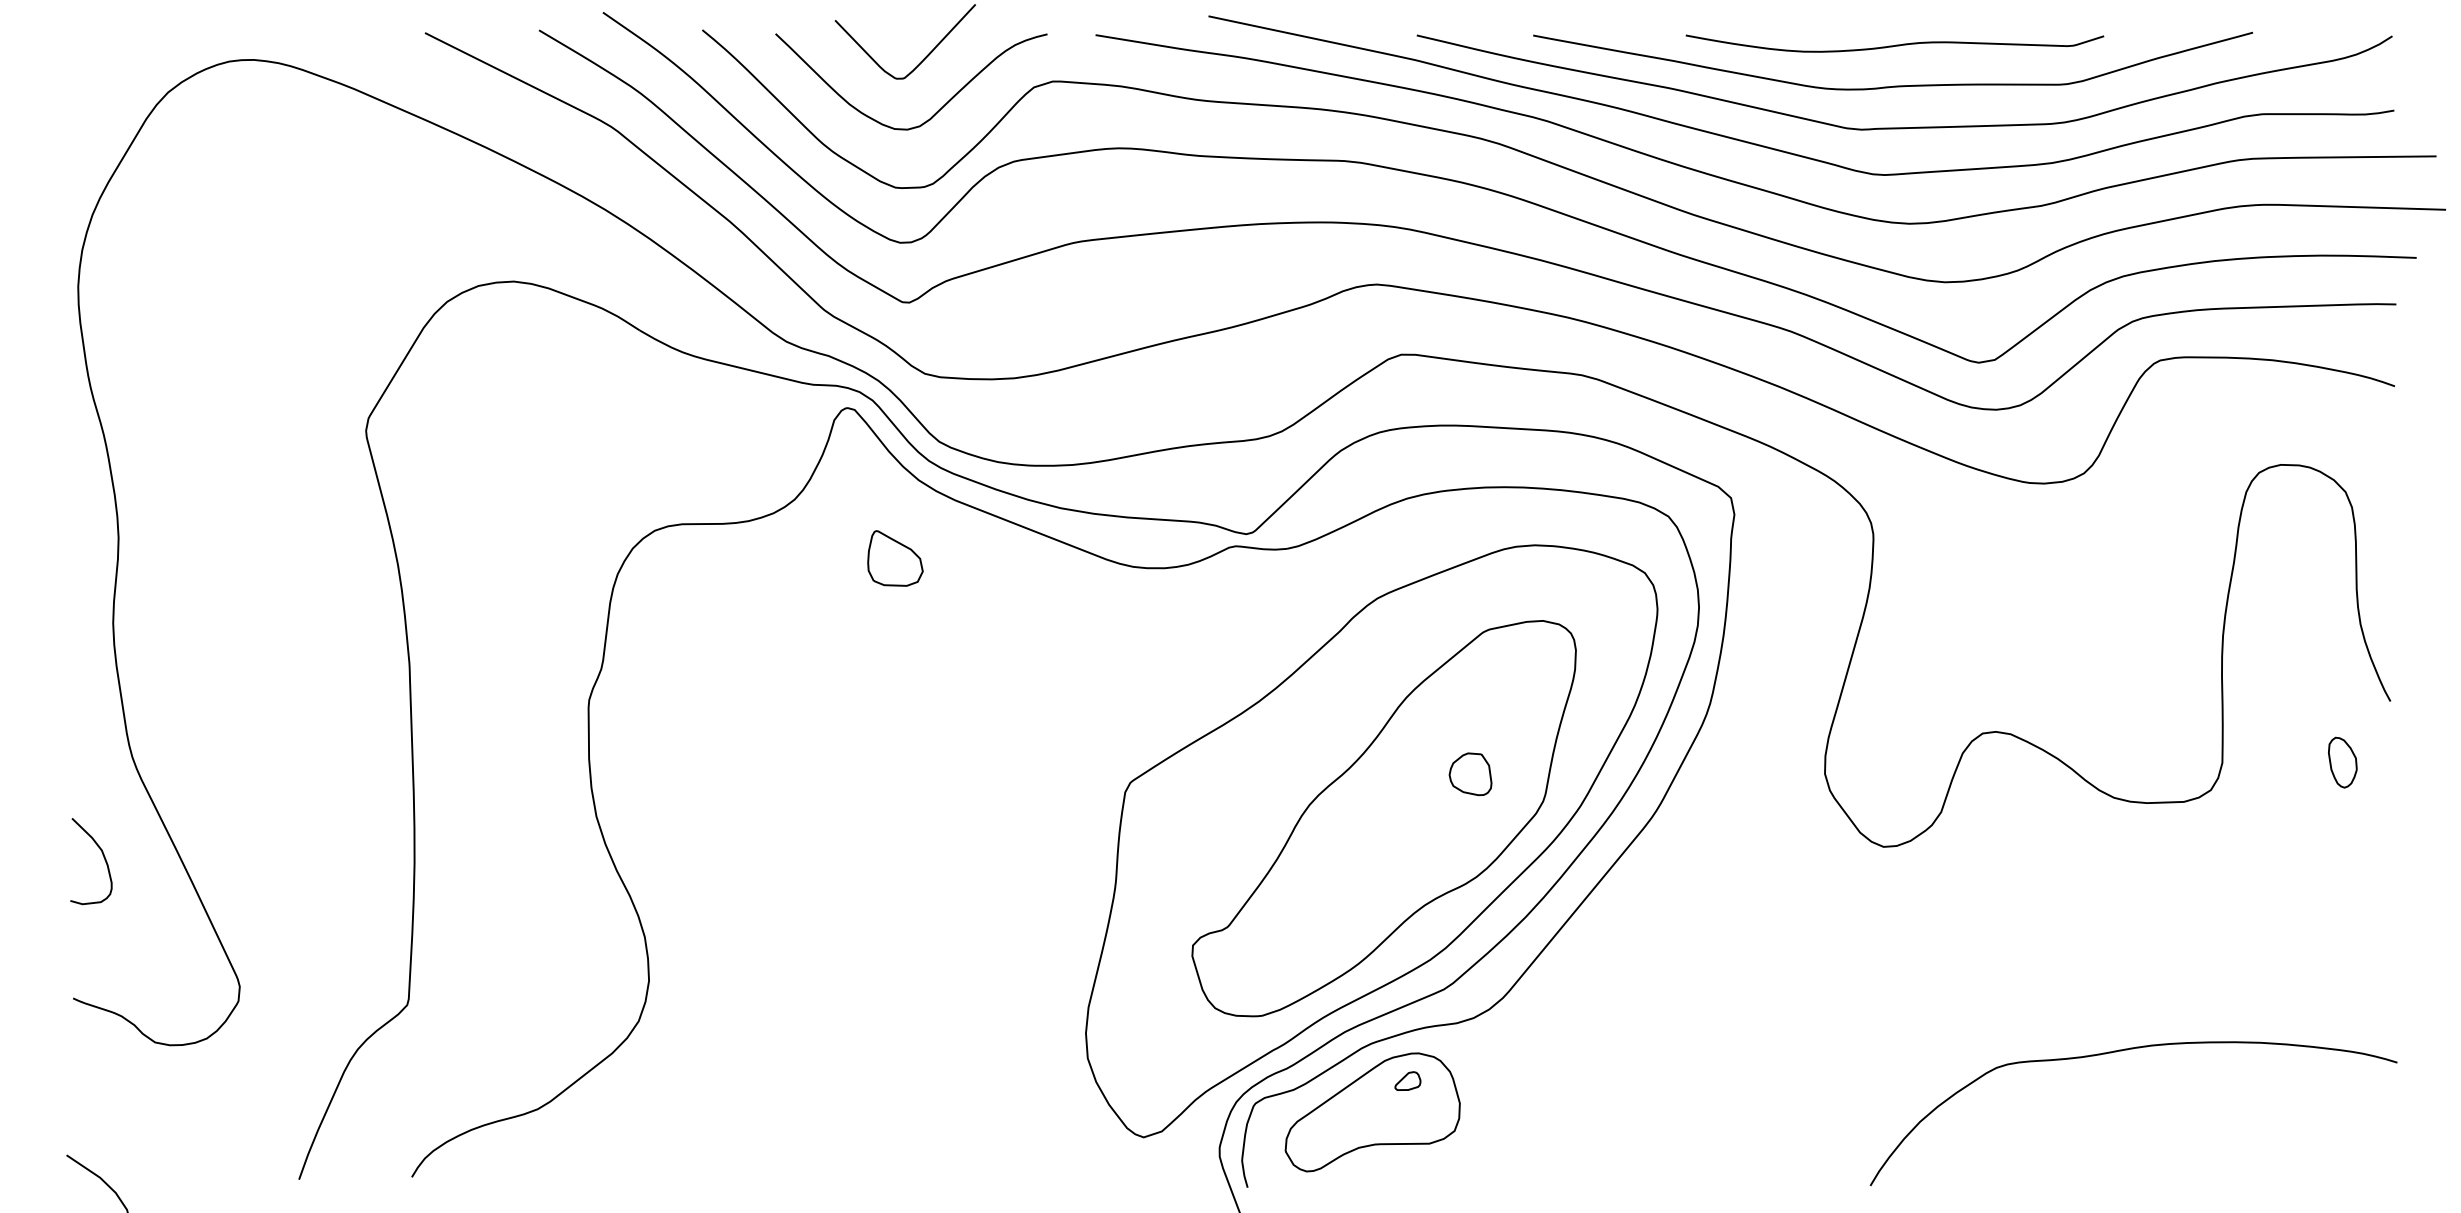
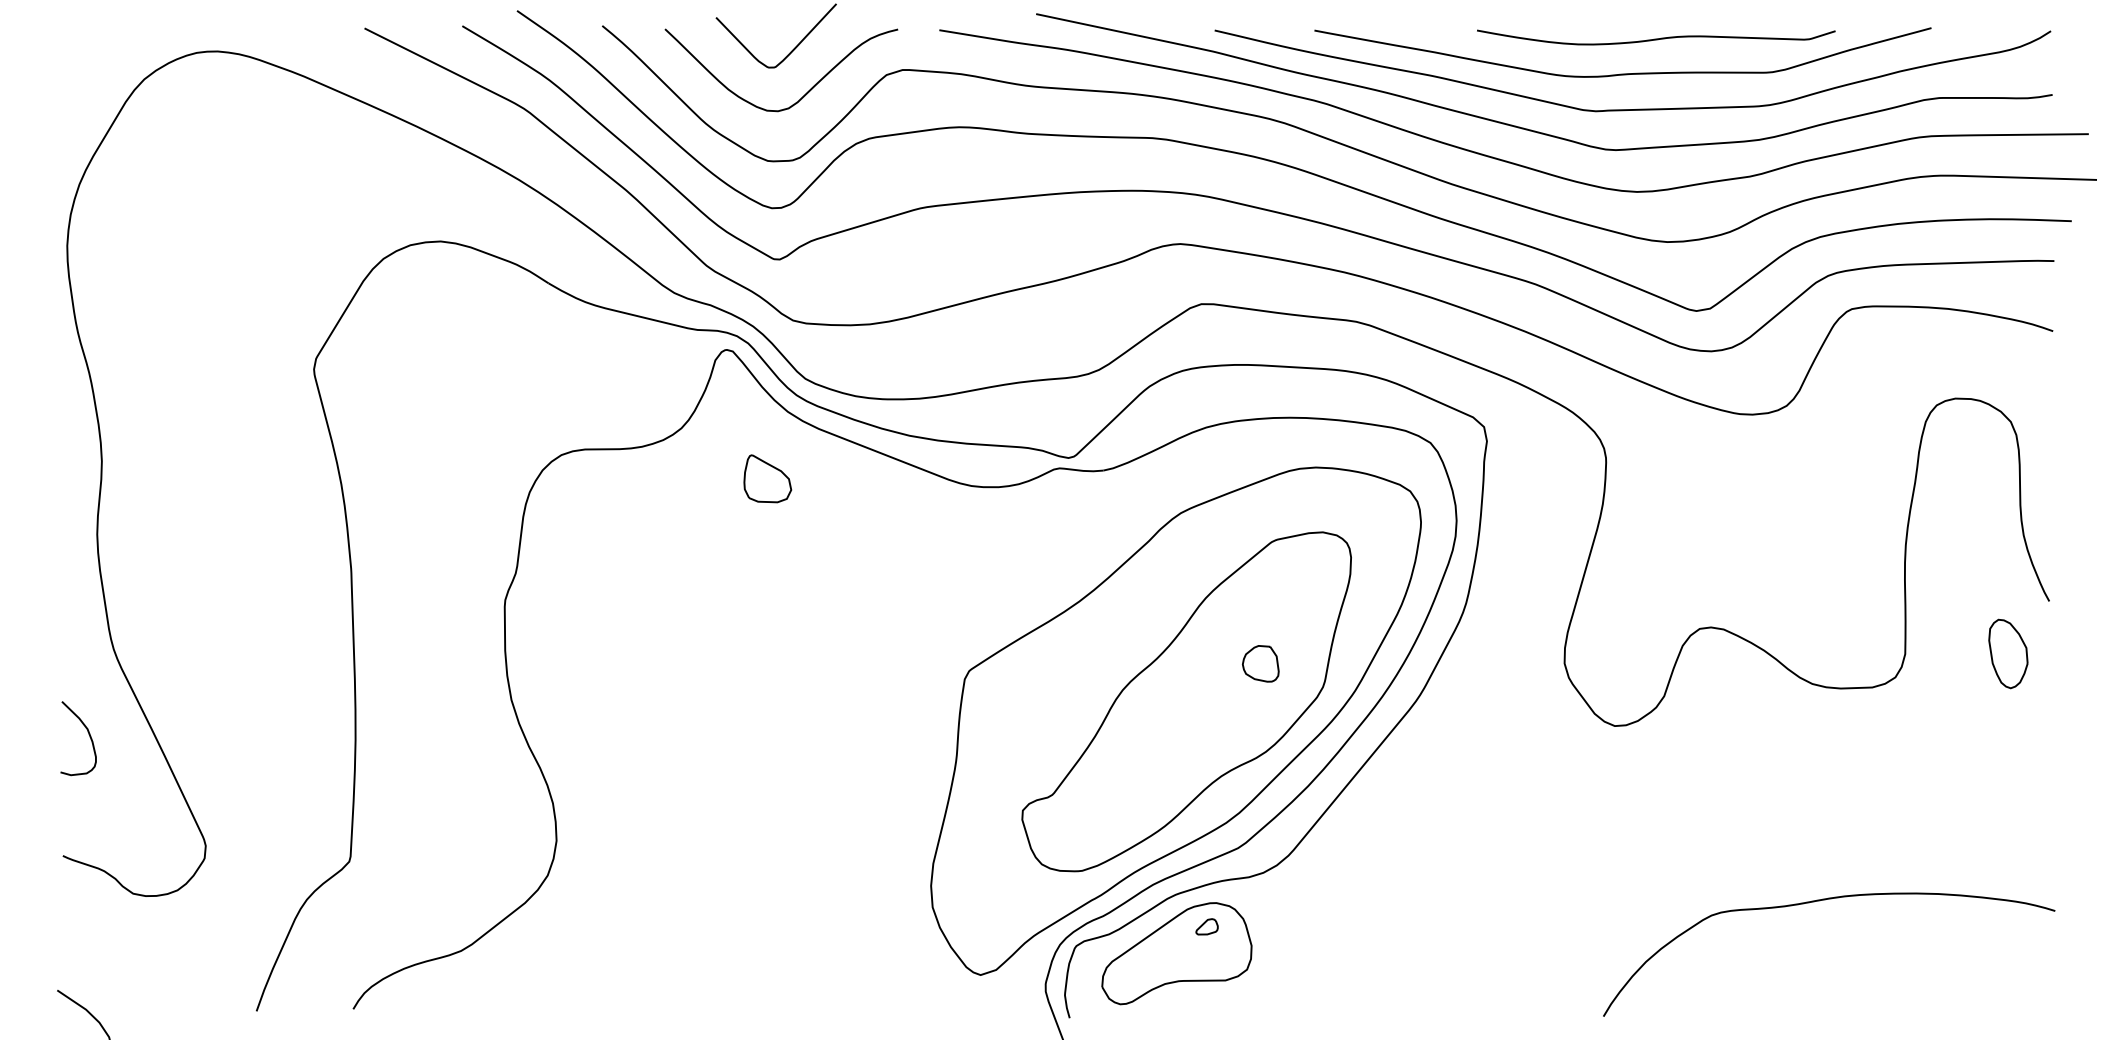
curve: (1894, 45) -> (1655, 39), moved
part: (2342, 762) -> (2008, 653), size x1.6

